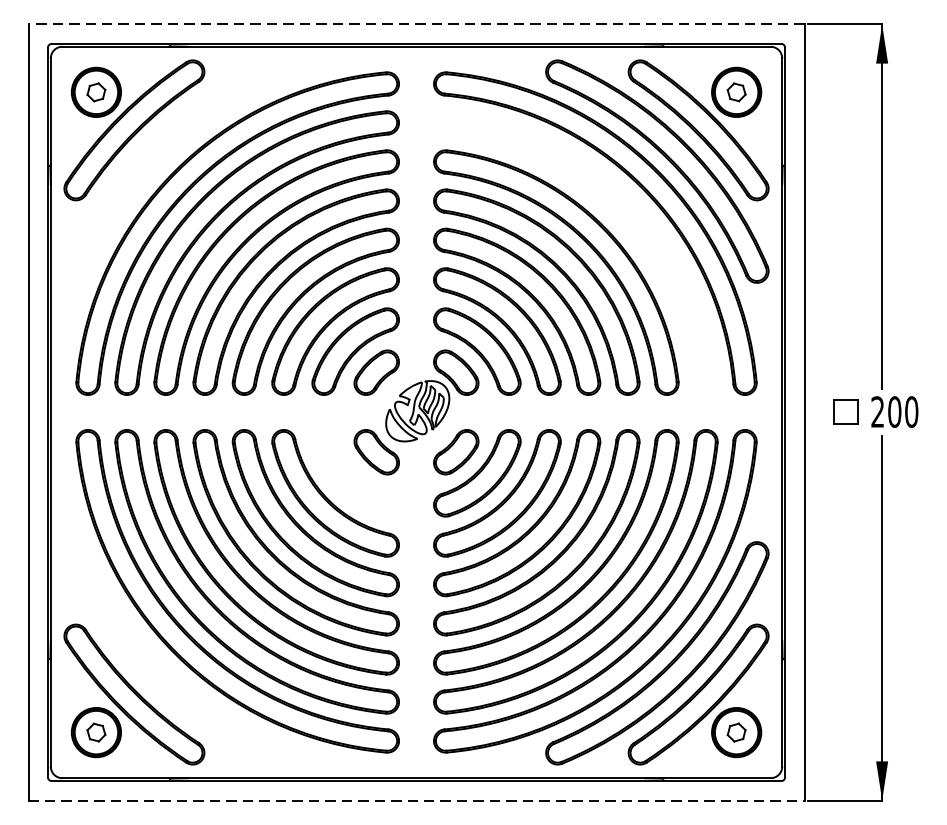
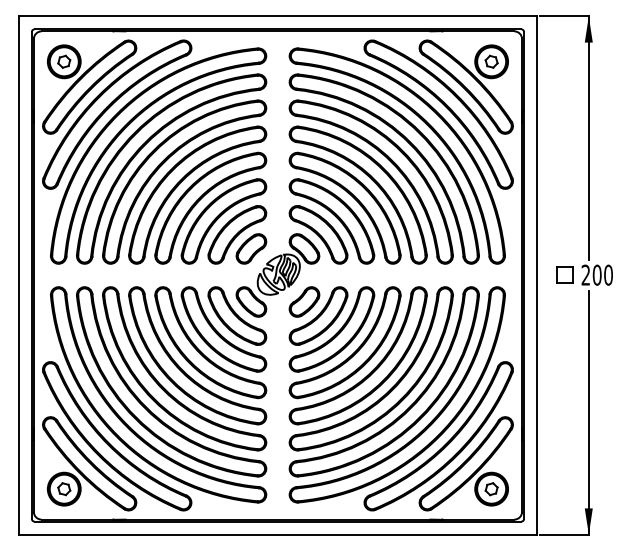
line: (415, 24) -> (277, 16), dashed -> solid
part: (165, 160) -> (110, 107), added
part: (612, 214) -> (408, 143), added
part: (355, 472) -> (237, 315), added
part: (165, 664) -> (110, 443), added
line: (417, 800) -> (278, 534), dashed -> solid

